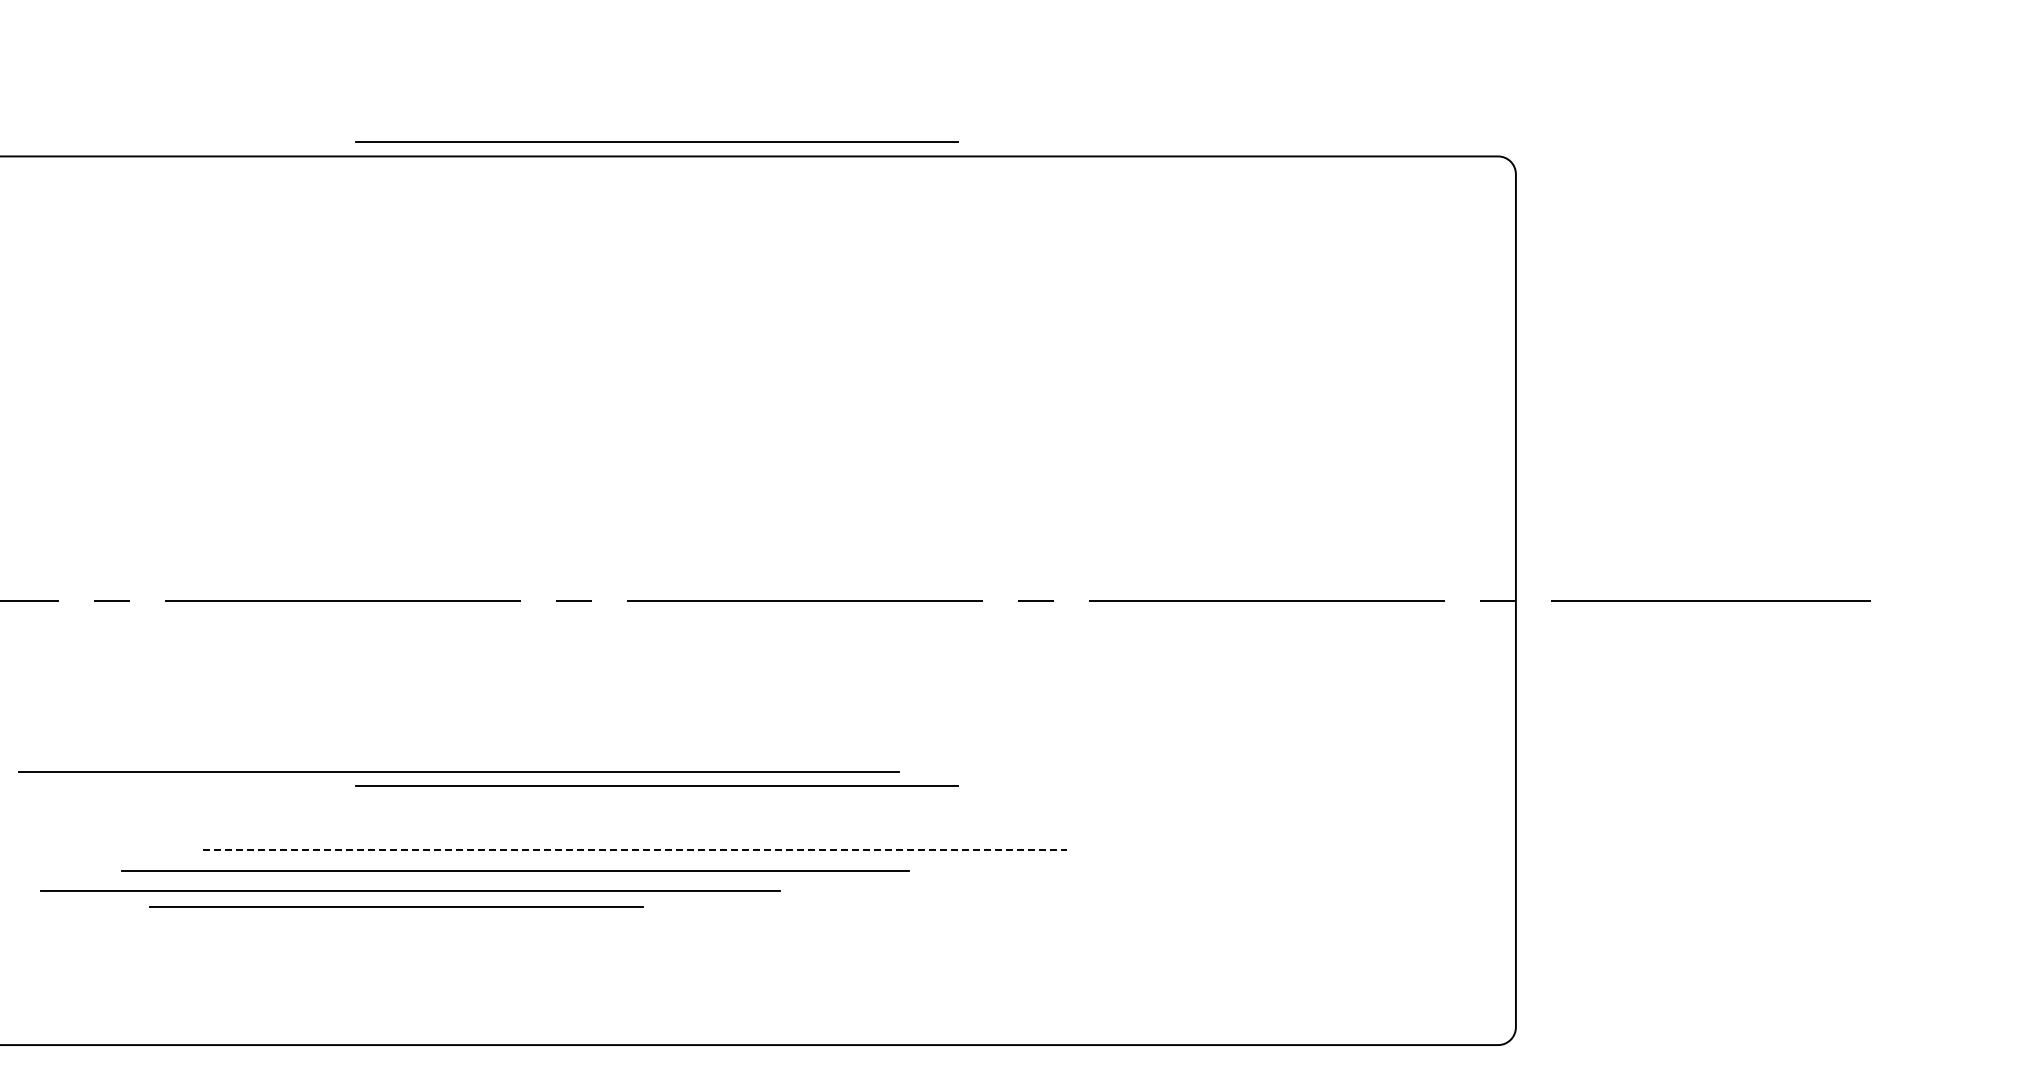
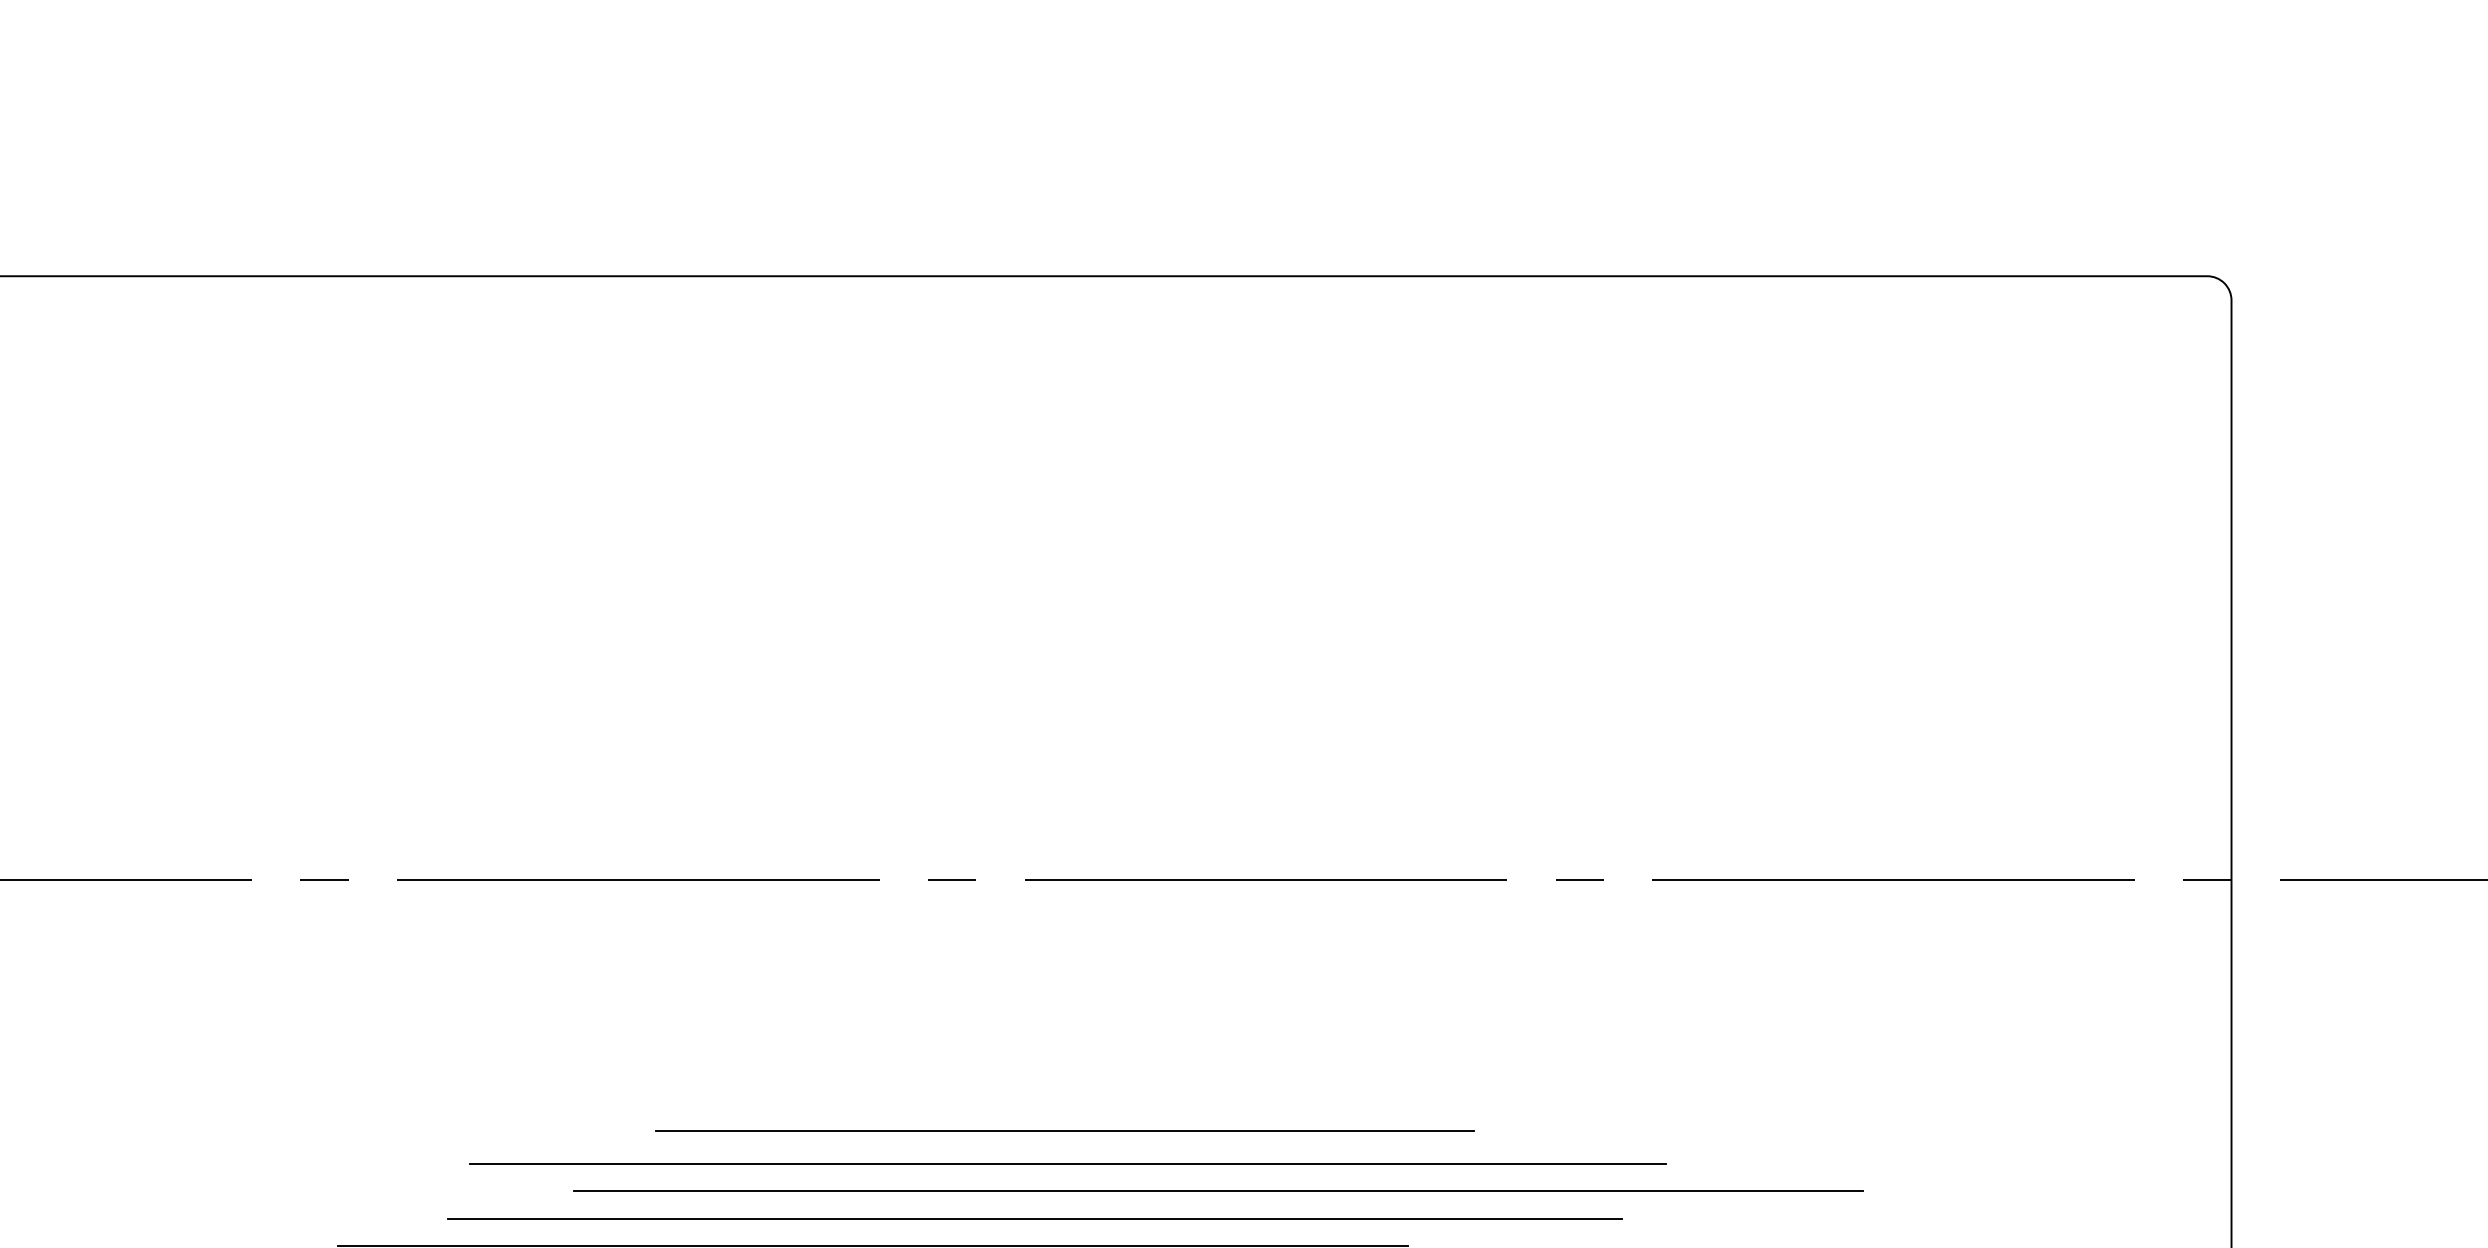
line: (656, 141) -> (1064, 255), removed
line: (458, 771) -> (1066, 1163), moved
line: (769, 830) -> (1217, 1191), added
line: (635, 850) -> (1035, 1218), dashed -> solid

